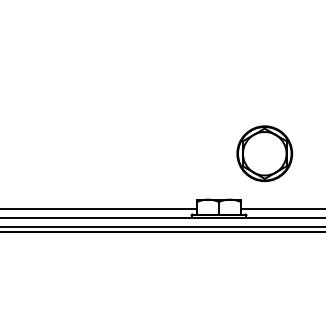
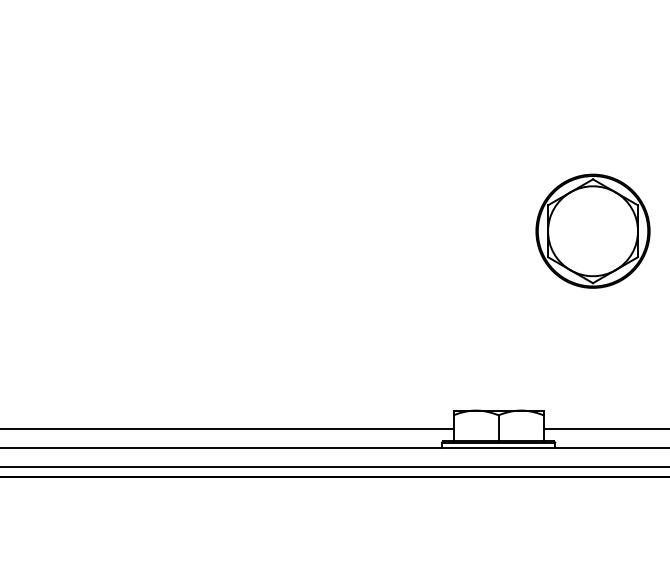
part: (264, 153) -> (592, 230), moved

